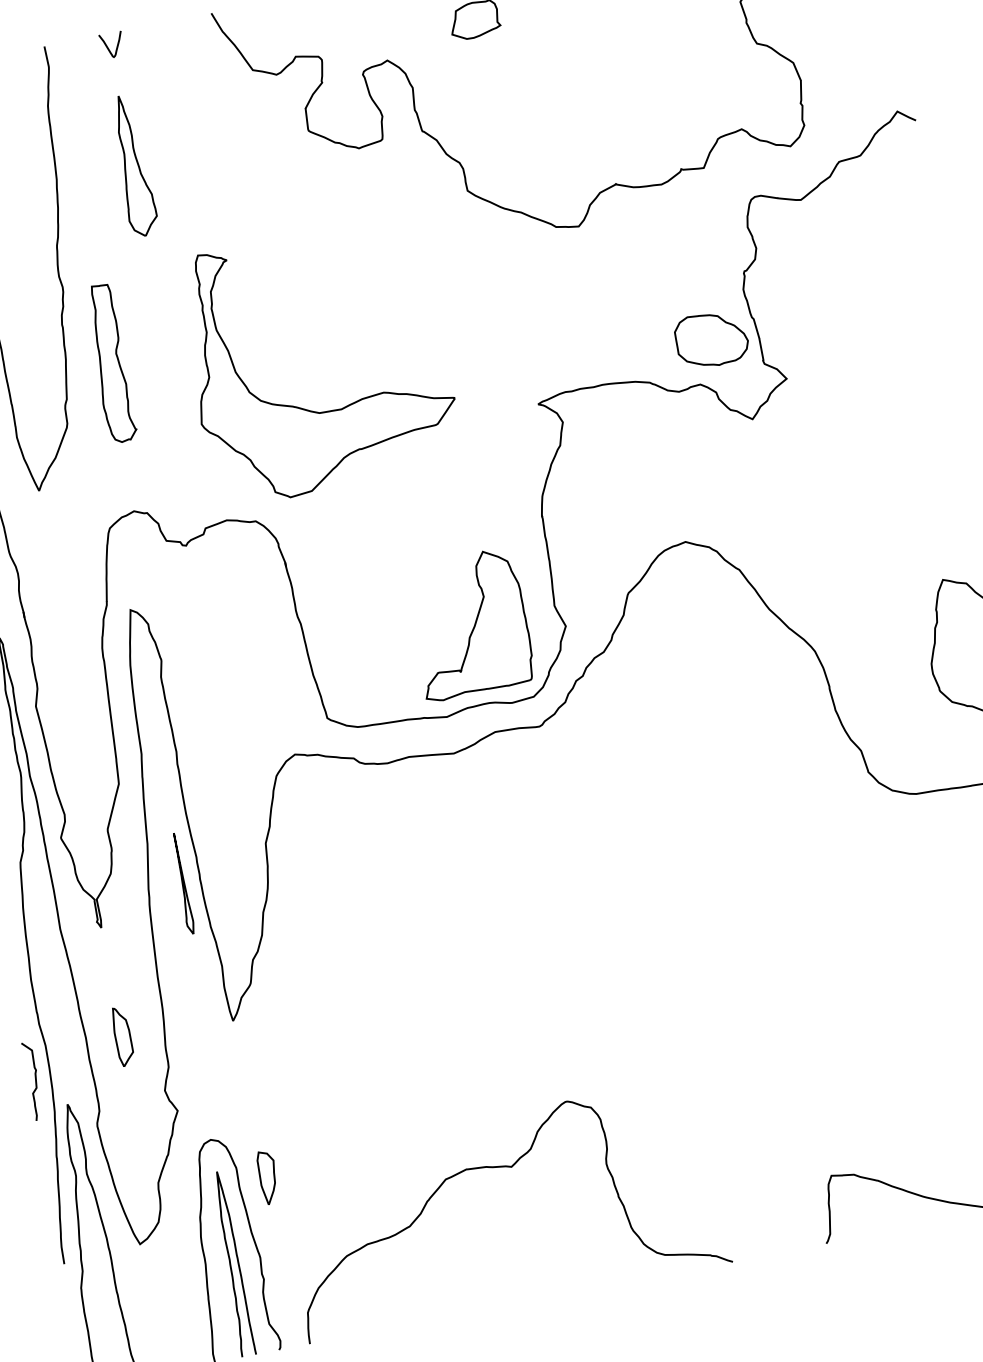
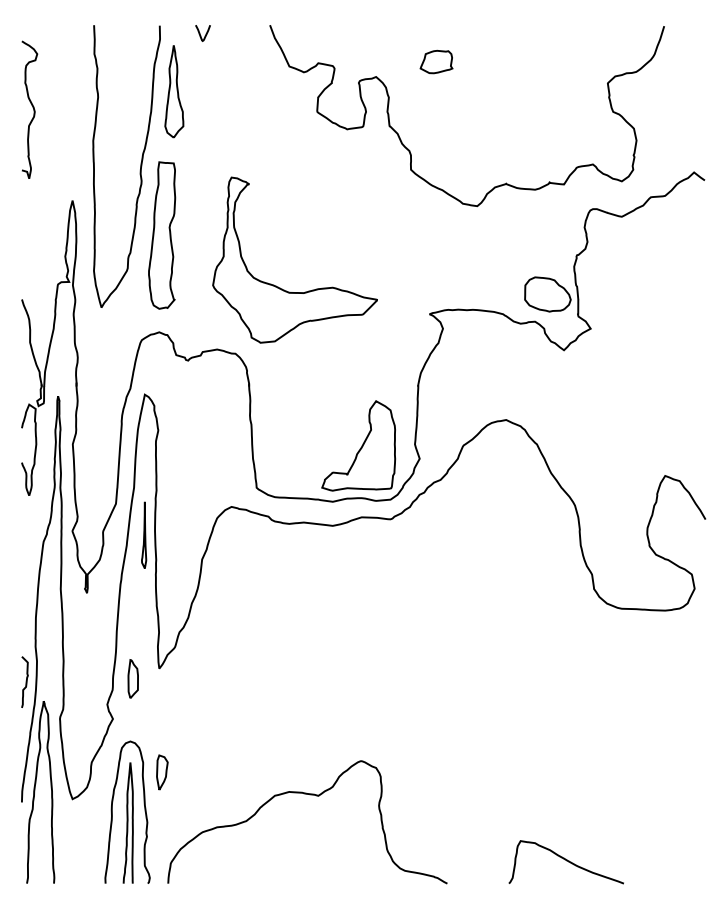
part: (133, 165) -> (174, 91), moved
part: (110, 363) -> (162, 235), size x1.43
part: (182, 882) -> (144, 534), moved
part: (121, 1036) -> (132, 678), moved

